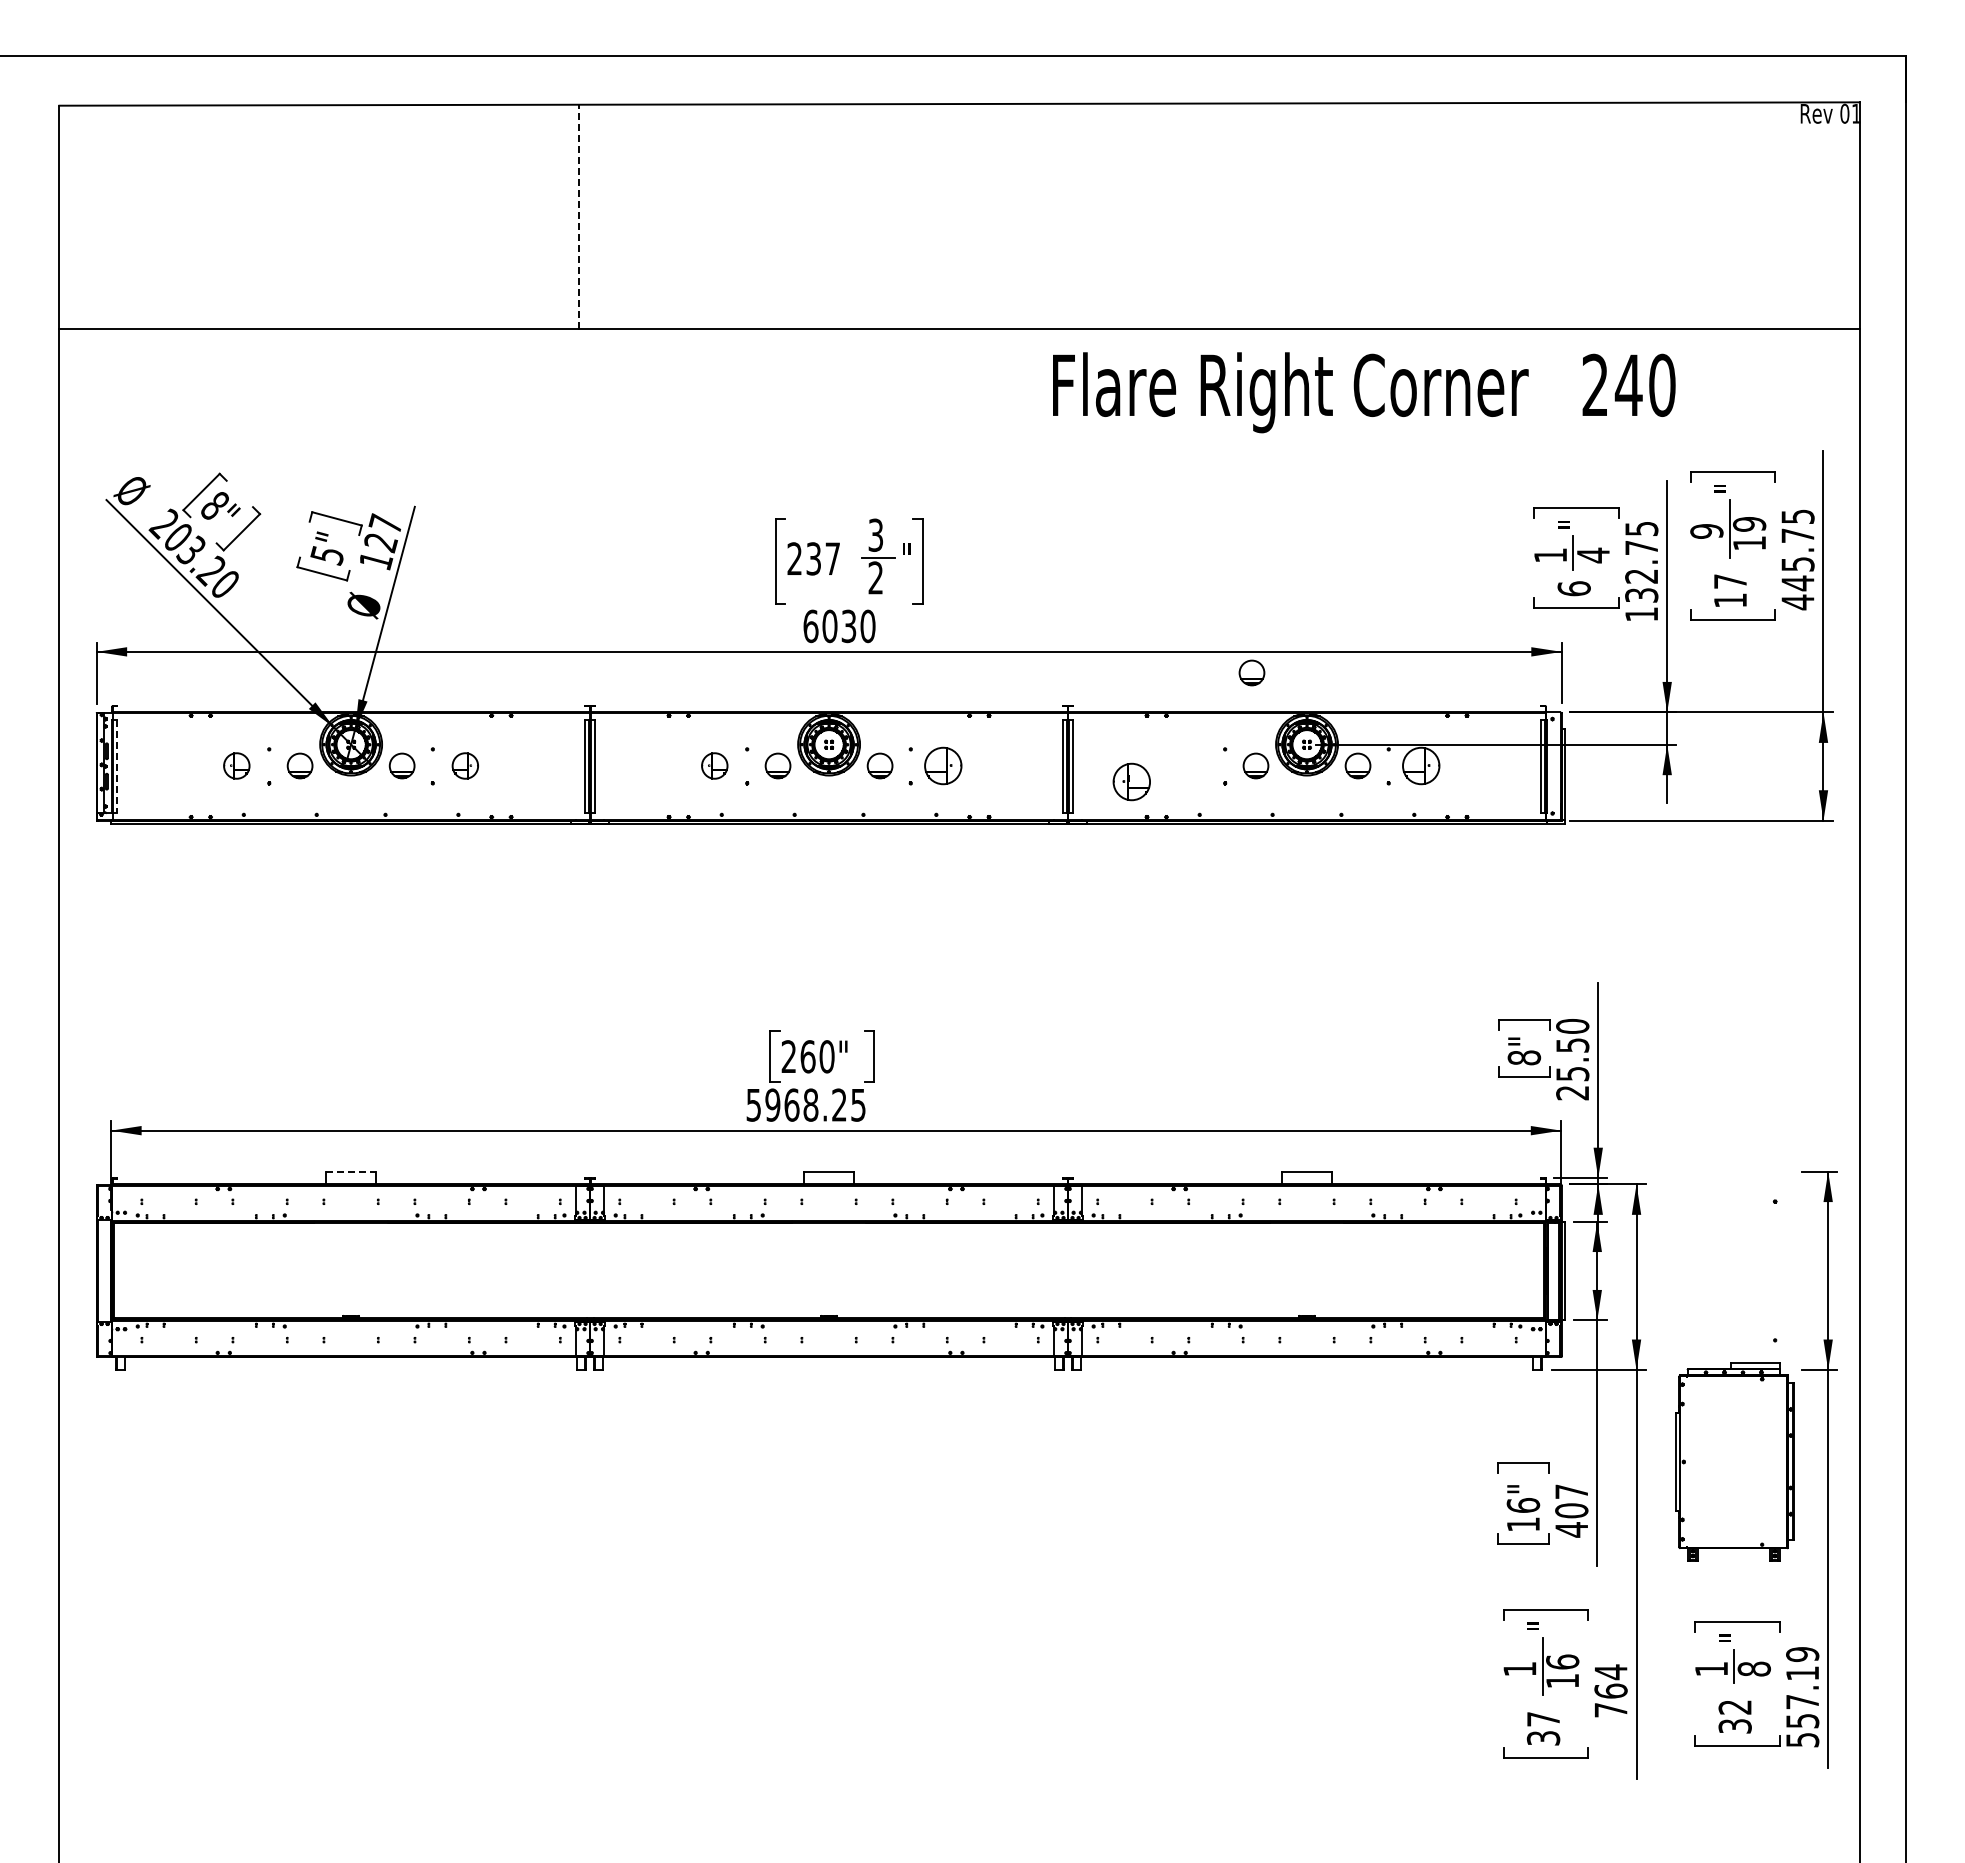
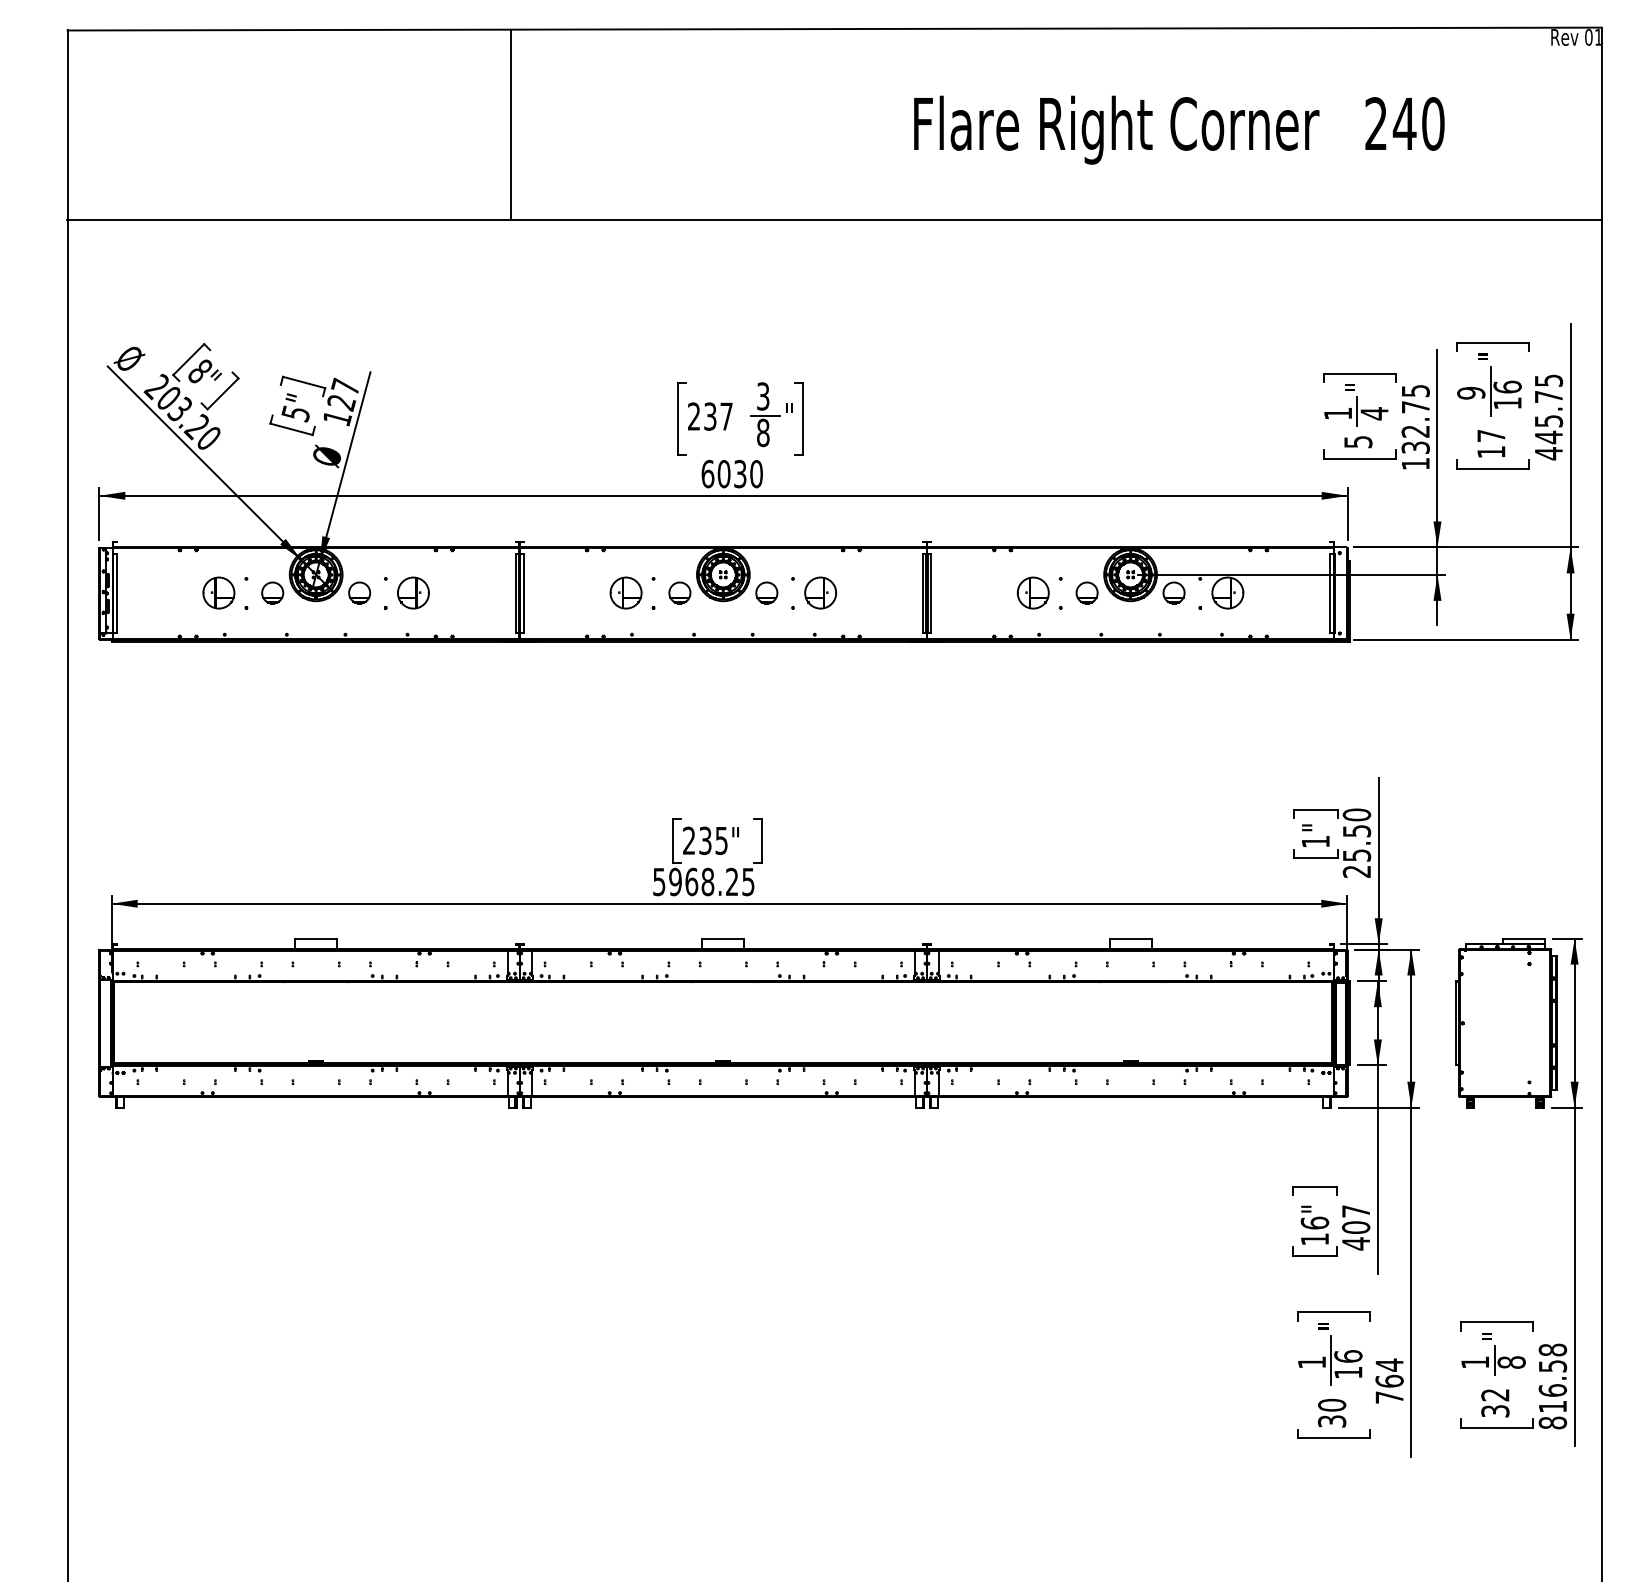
line: (579, 216) -> (510, 124), dashed -> solid
text: (1364, 392) -> (1179, 130), moved
text: (1749, 523) -> (1507, 386), 19 -> 16
text: (875, 577) -> (762, 432), 2 -> 8
text: (1573, 588) -> (1357, 441), 6 -> 5
part: (1251, 672) -> (1083, 513), removed
part: (236, 765) -> (218, 592), size x1.43
part: (465, 765) -> (413, 592), size x1.43
part: (714, 765) -> (625, 592), size x1.43
line: (117, 766) -> (117, 593), dashed -> solid
part: (1131, 781) -> (1033, 592), moved
text: (817, 1056) -> (713, 840), 260" -> 235"
text: (1524, 1057) -> (1315, 841), 8" -> 1"
line: (351, 1171) -> (316, 938), dashed -> solid
part: (1734, 1461) -> (1505, 1022), moved
text: (1802, 1697) -> (1552, 1386), 557.19 -> 816.58
text: (1543, 1718) -> (1332, 1404), 37 -> 30

